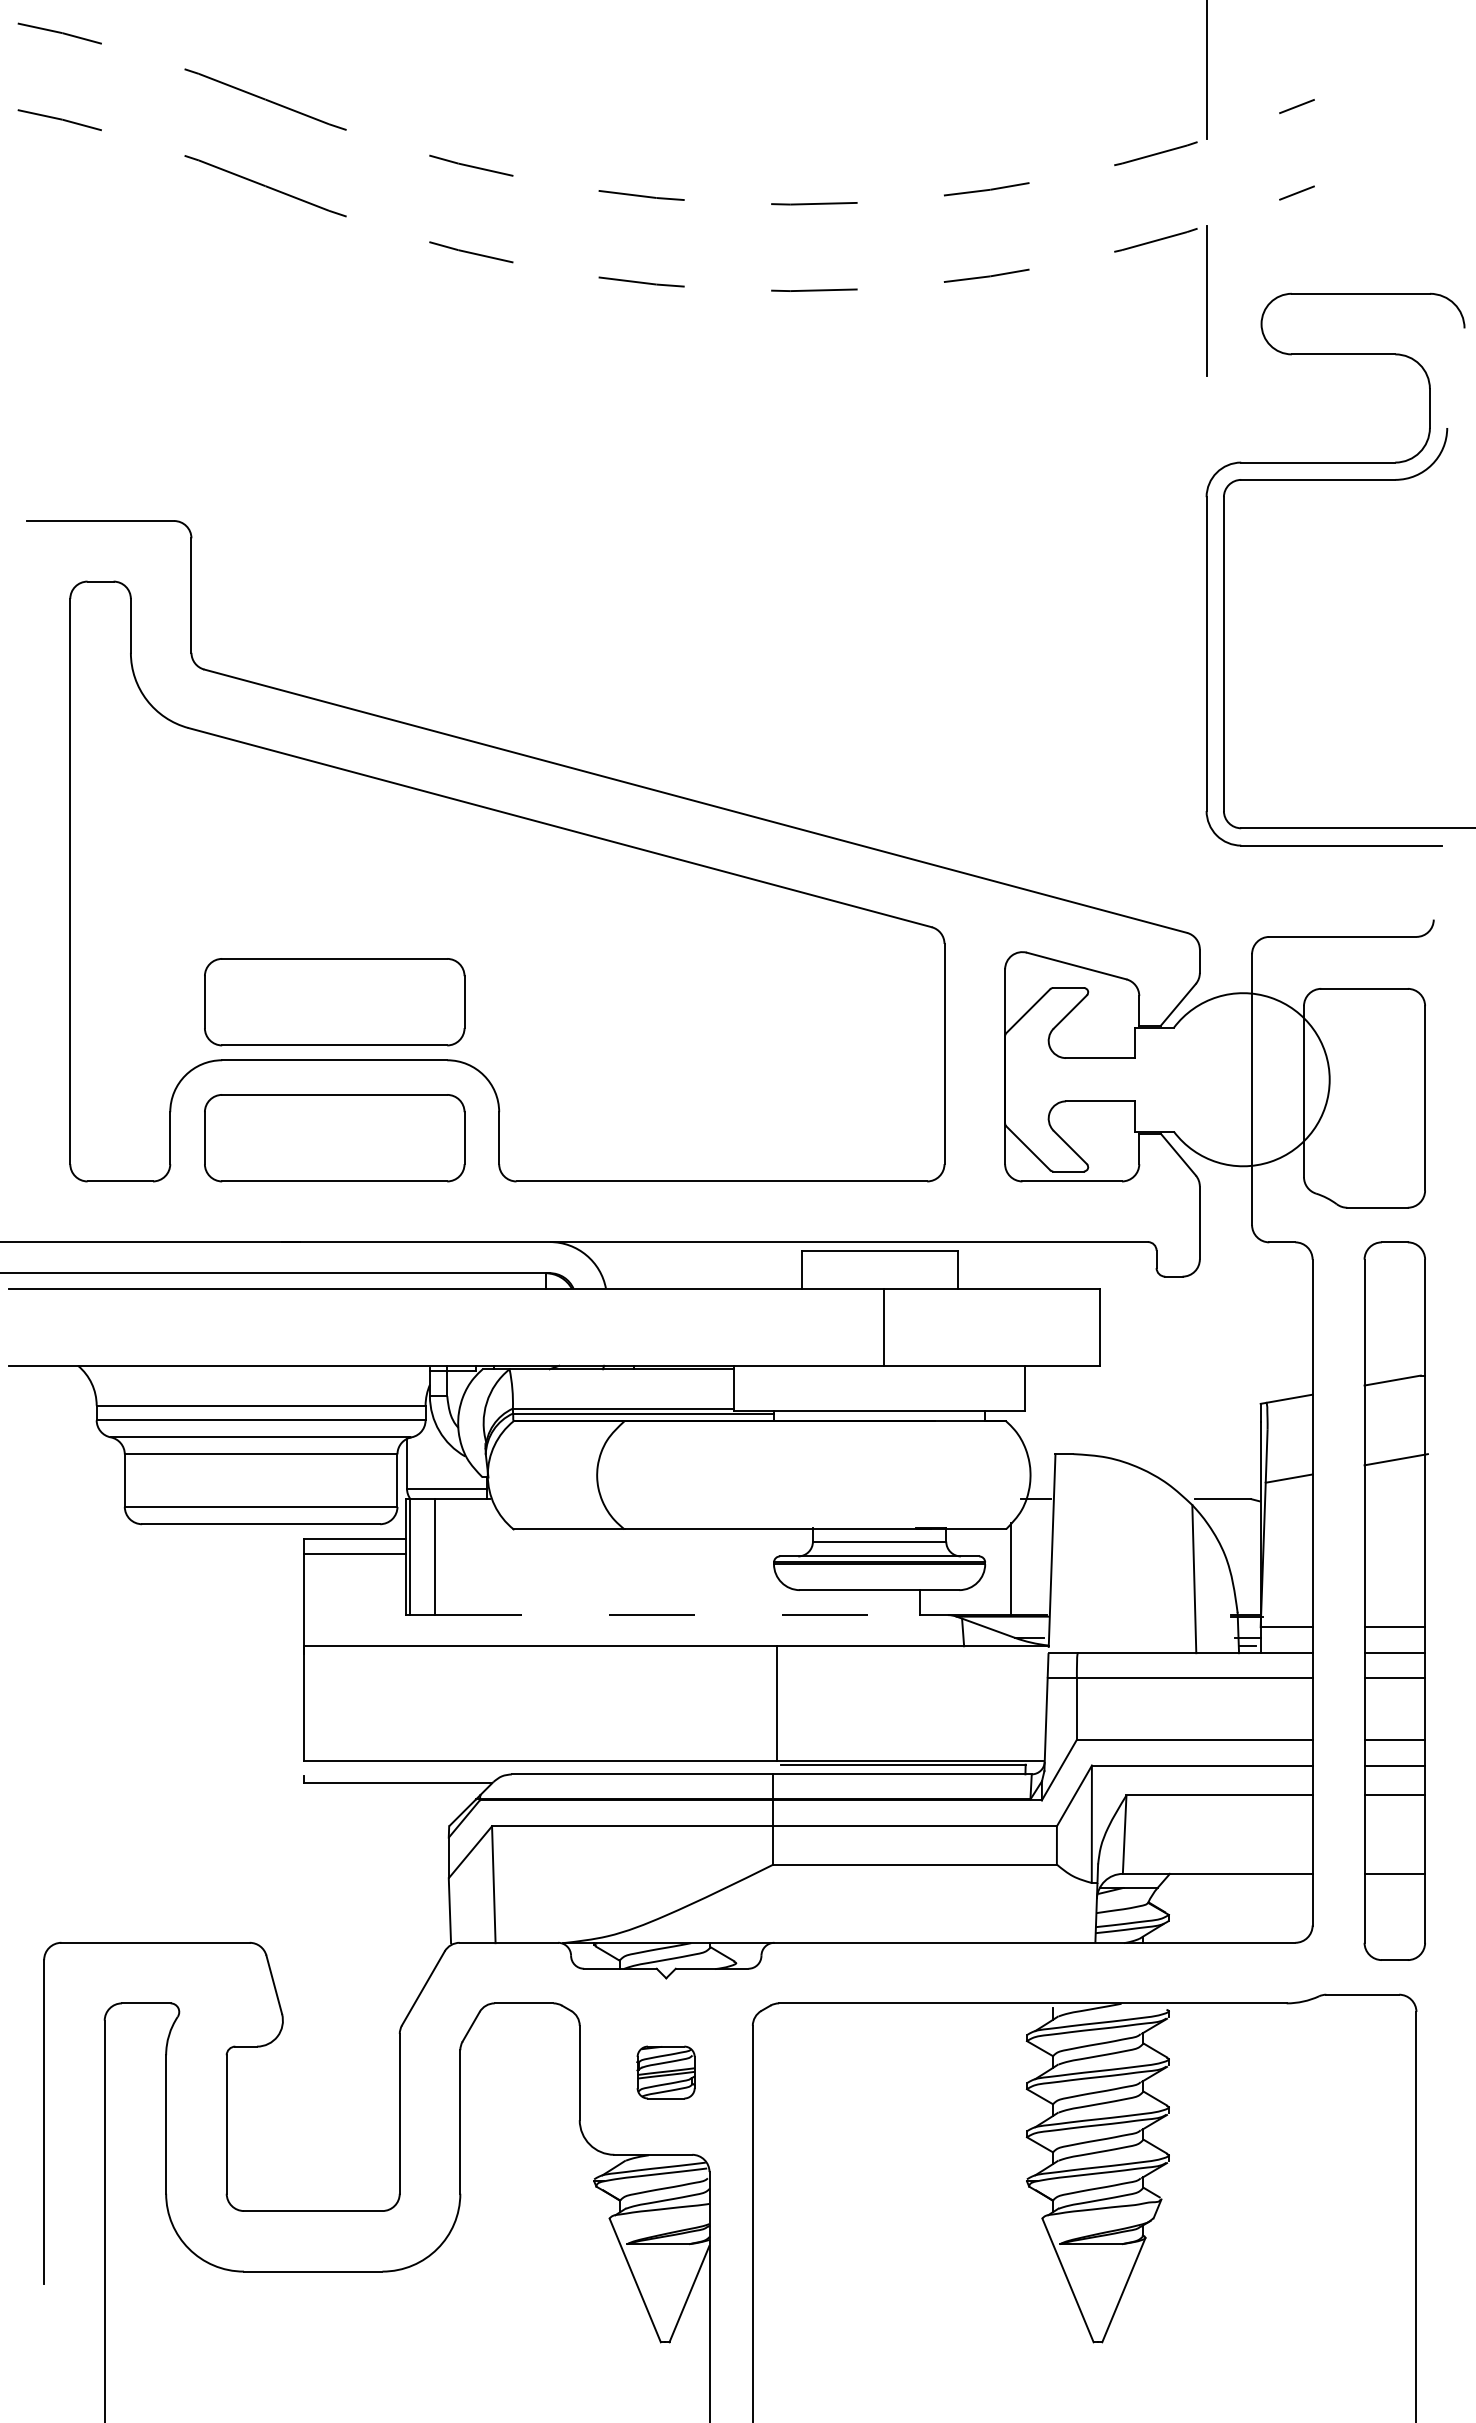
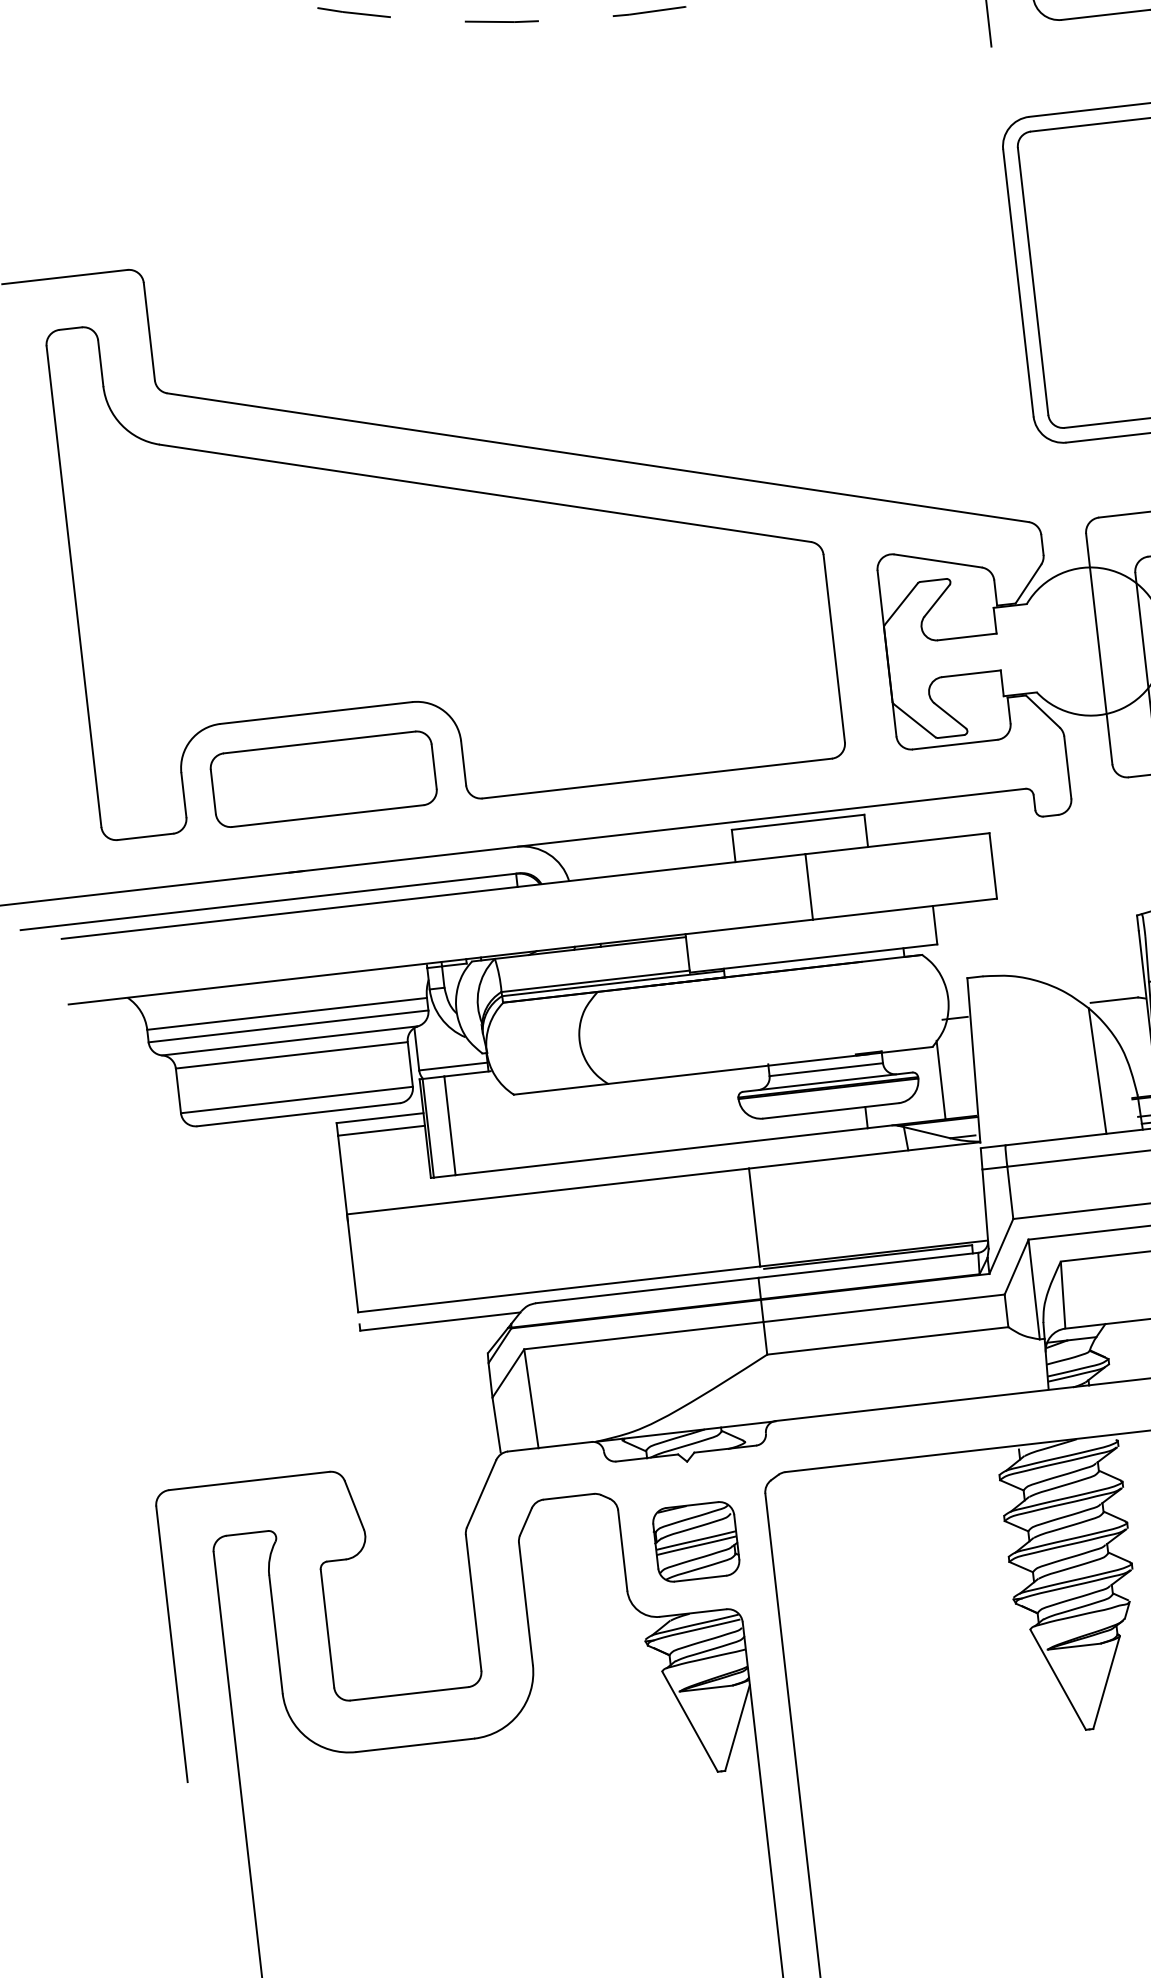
part: (334, 1002) -> (310, 663), removed
line: (678, 1615) -> (662, 1151), dashed -> solid
part: (665, 2072) -> (695, 1541), size x1.67

